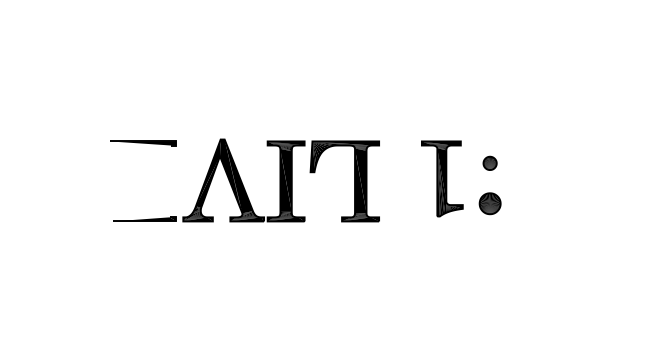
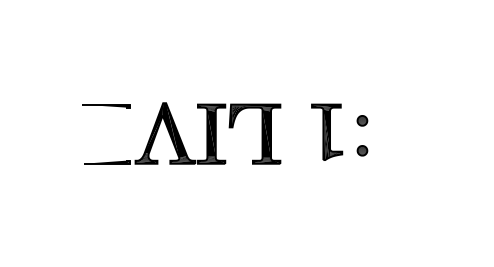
part: (490, 203) -> (362, 150), size x0.62

